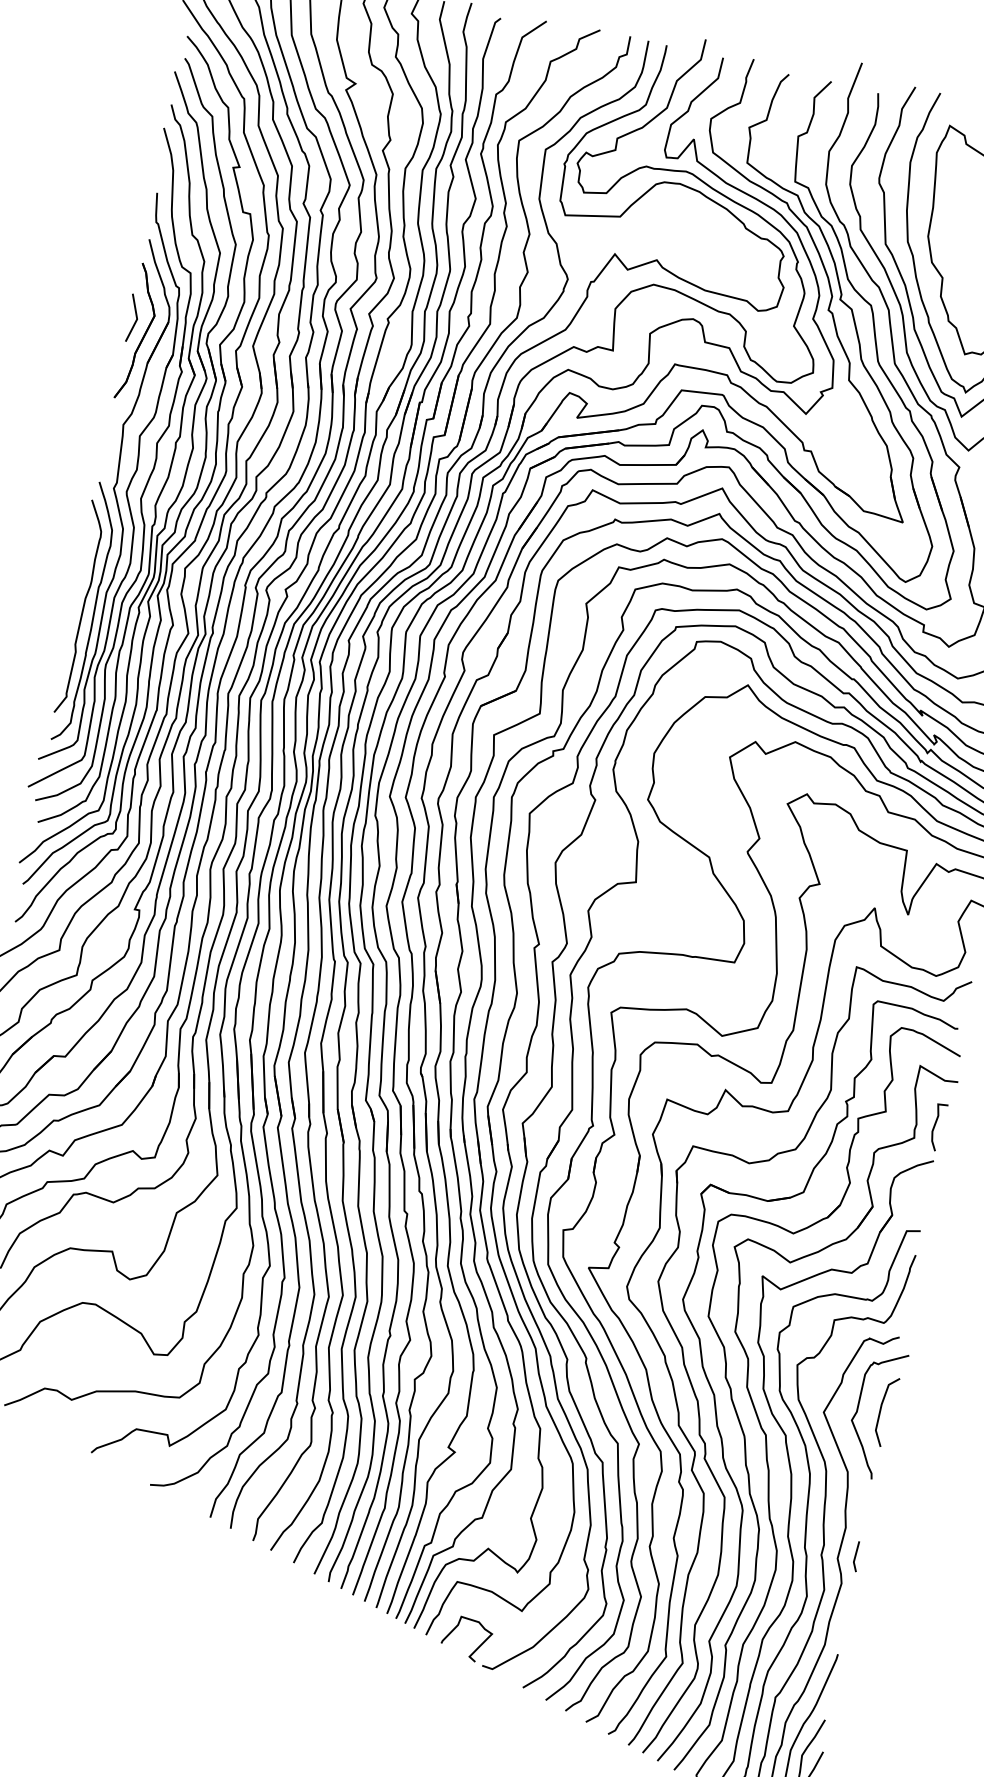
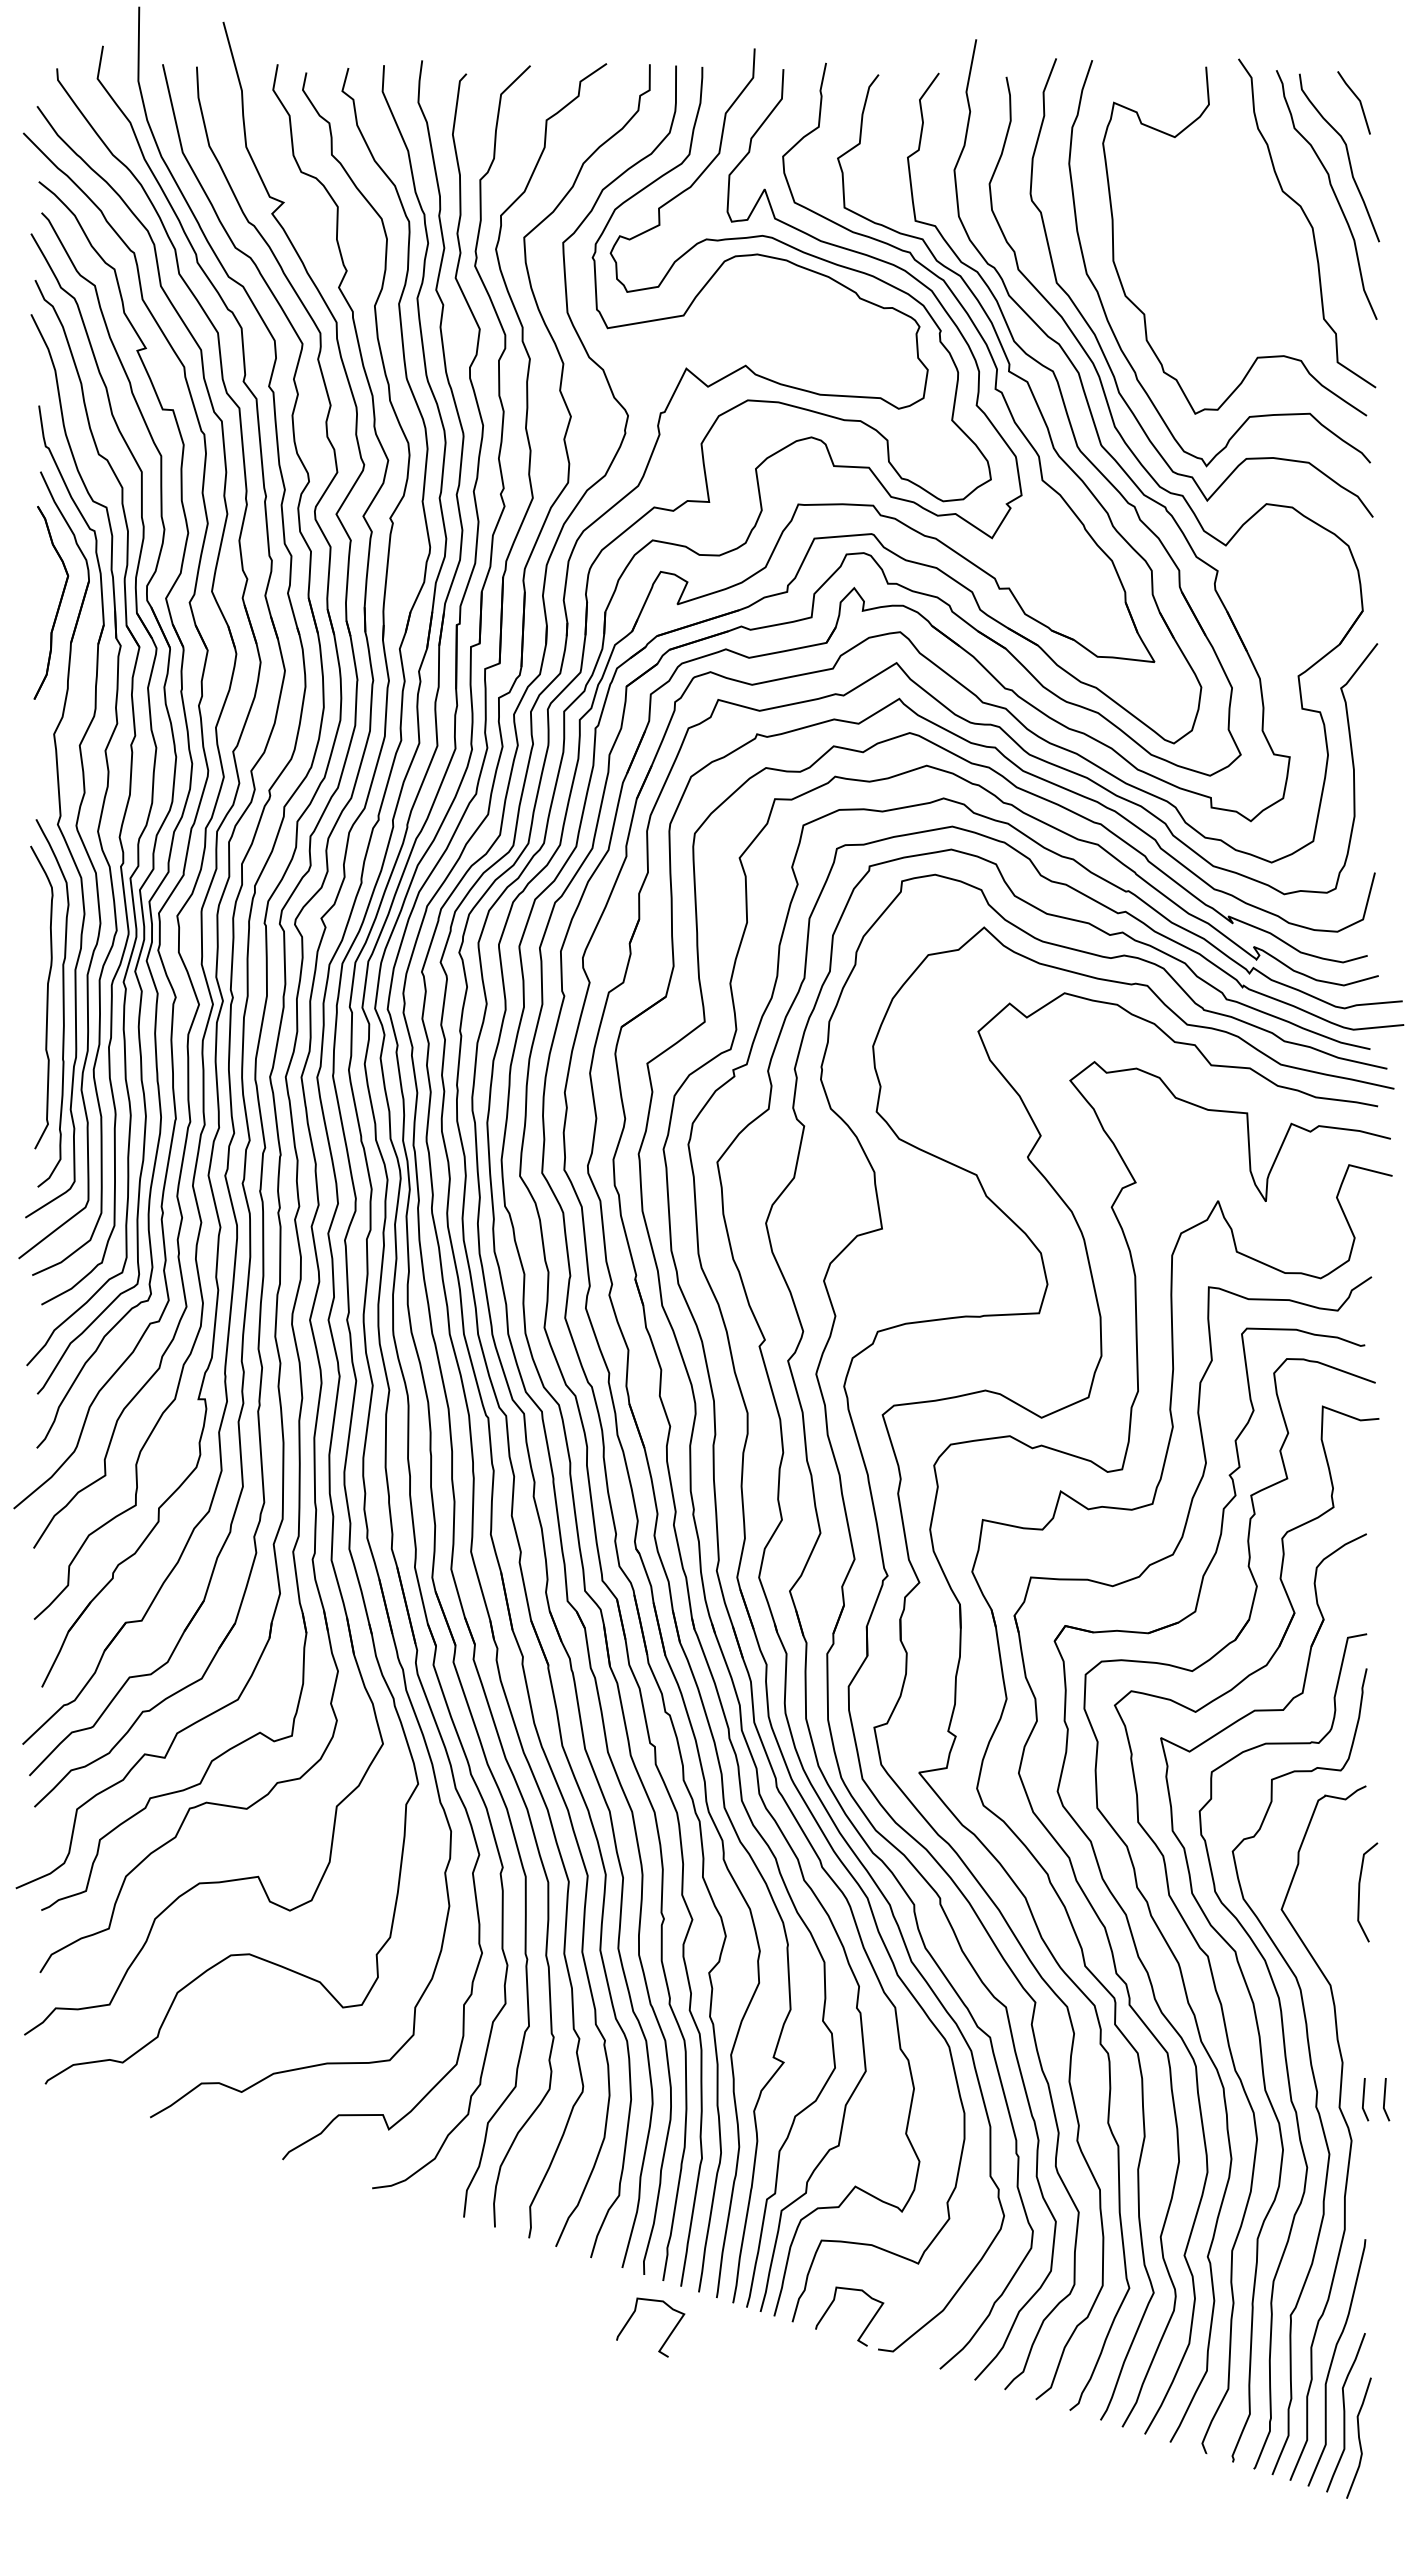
line: (136, 318) -> (43, 584), removed
curve: (935, 1126) -> (1359, 1485), removed
curve: (858, 1410) -> (1328, 1898), removed
line: (870, 1559) -> (1385, 2099), added
curve: (335, 1629) -> (666, 2338), added

